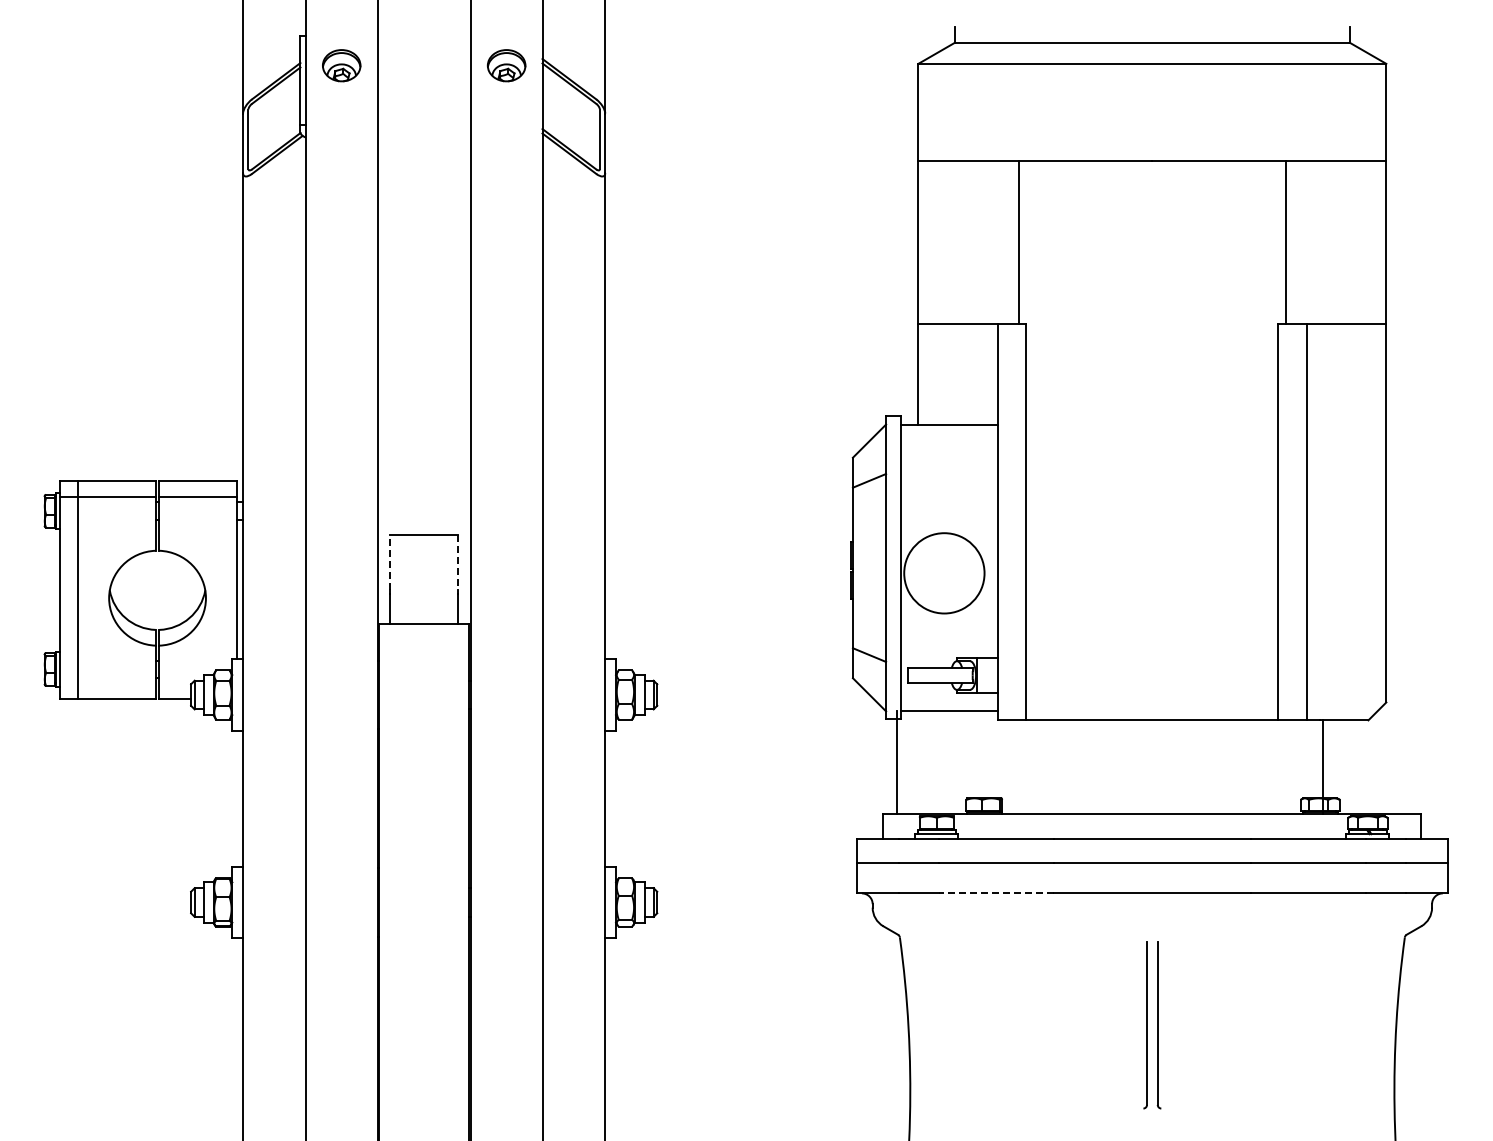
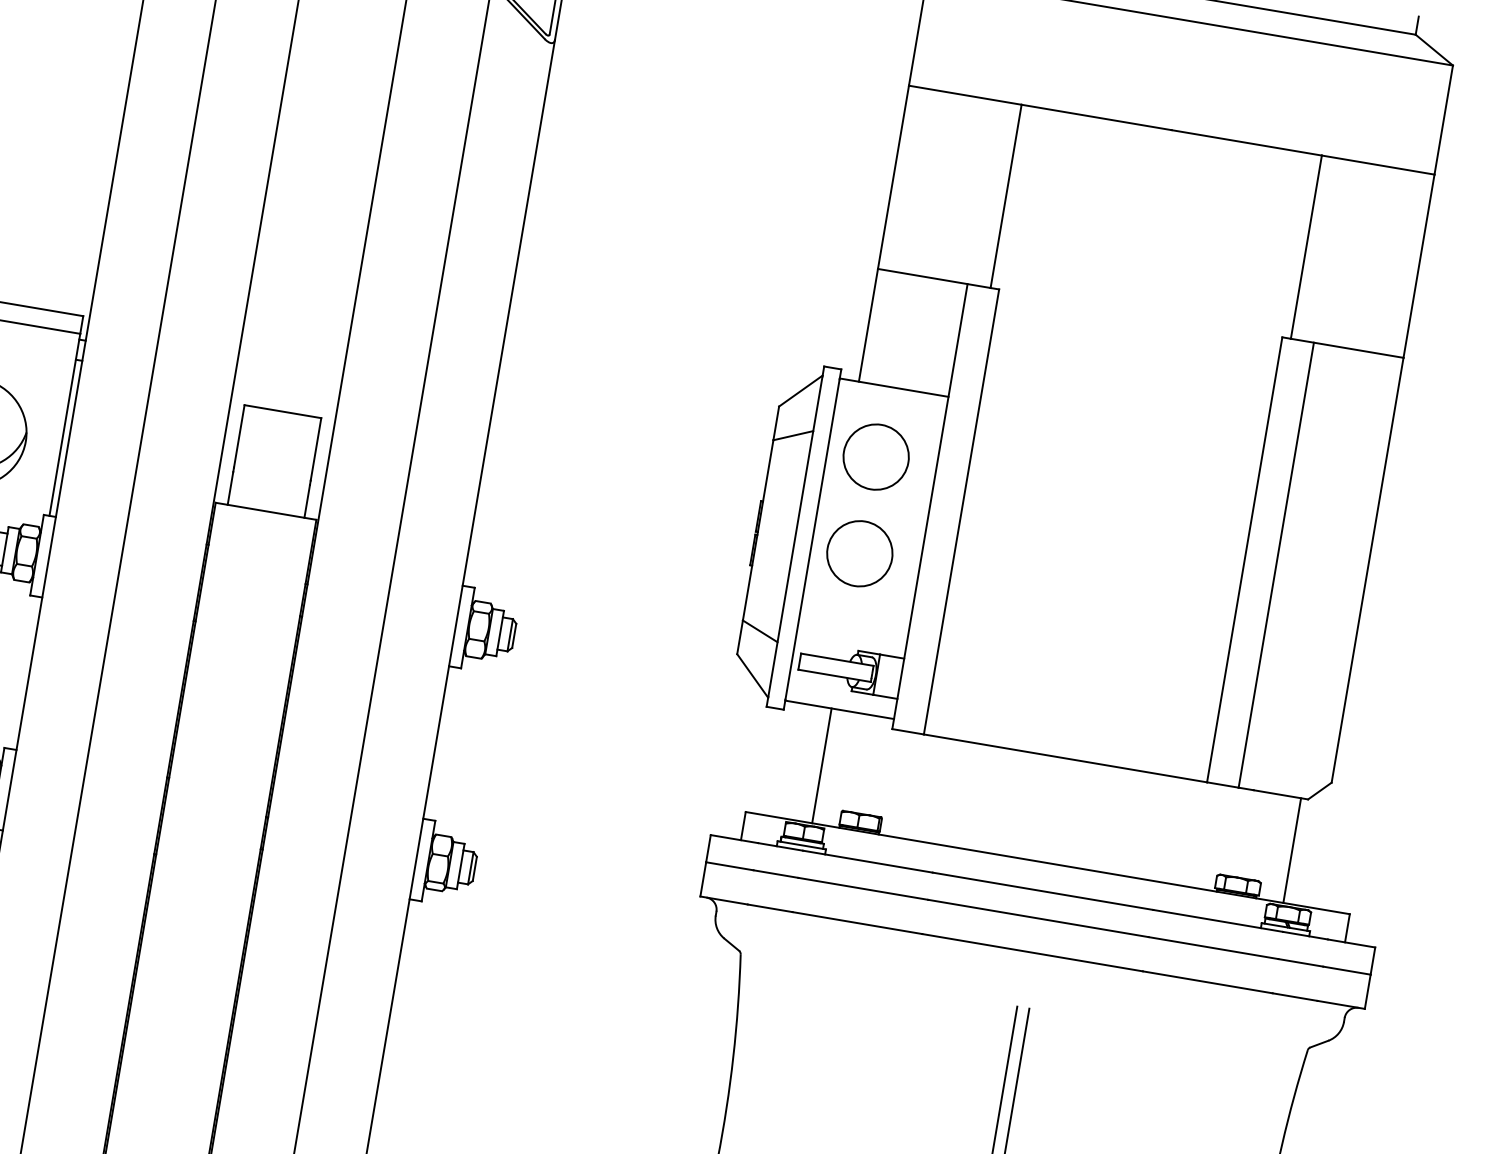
circle: (943, 486) -> (875, 456), added
line: (390, 562) -> (239, 436), dashed -> solid
line: (458, 562) -> (316, 449), dashed -> solid
circle: (944, 573) -> (859, 553), size x0.71
line: (896, 762) -> (821, 765), moved
line: (1323, 766) -> (1292, 850), moved
line: (996, 893) -> (857, 923), dashed -> solid

